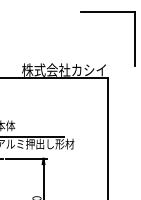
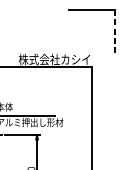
line: (135, 39) -> (115, 33), solid -> dashed

